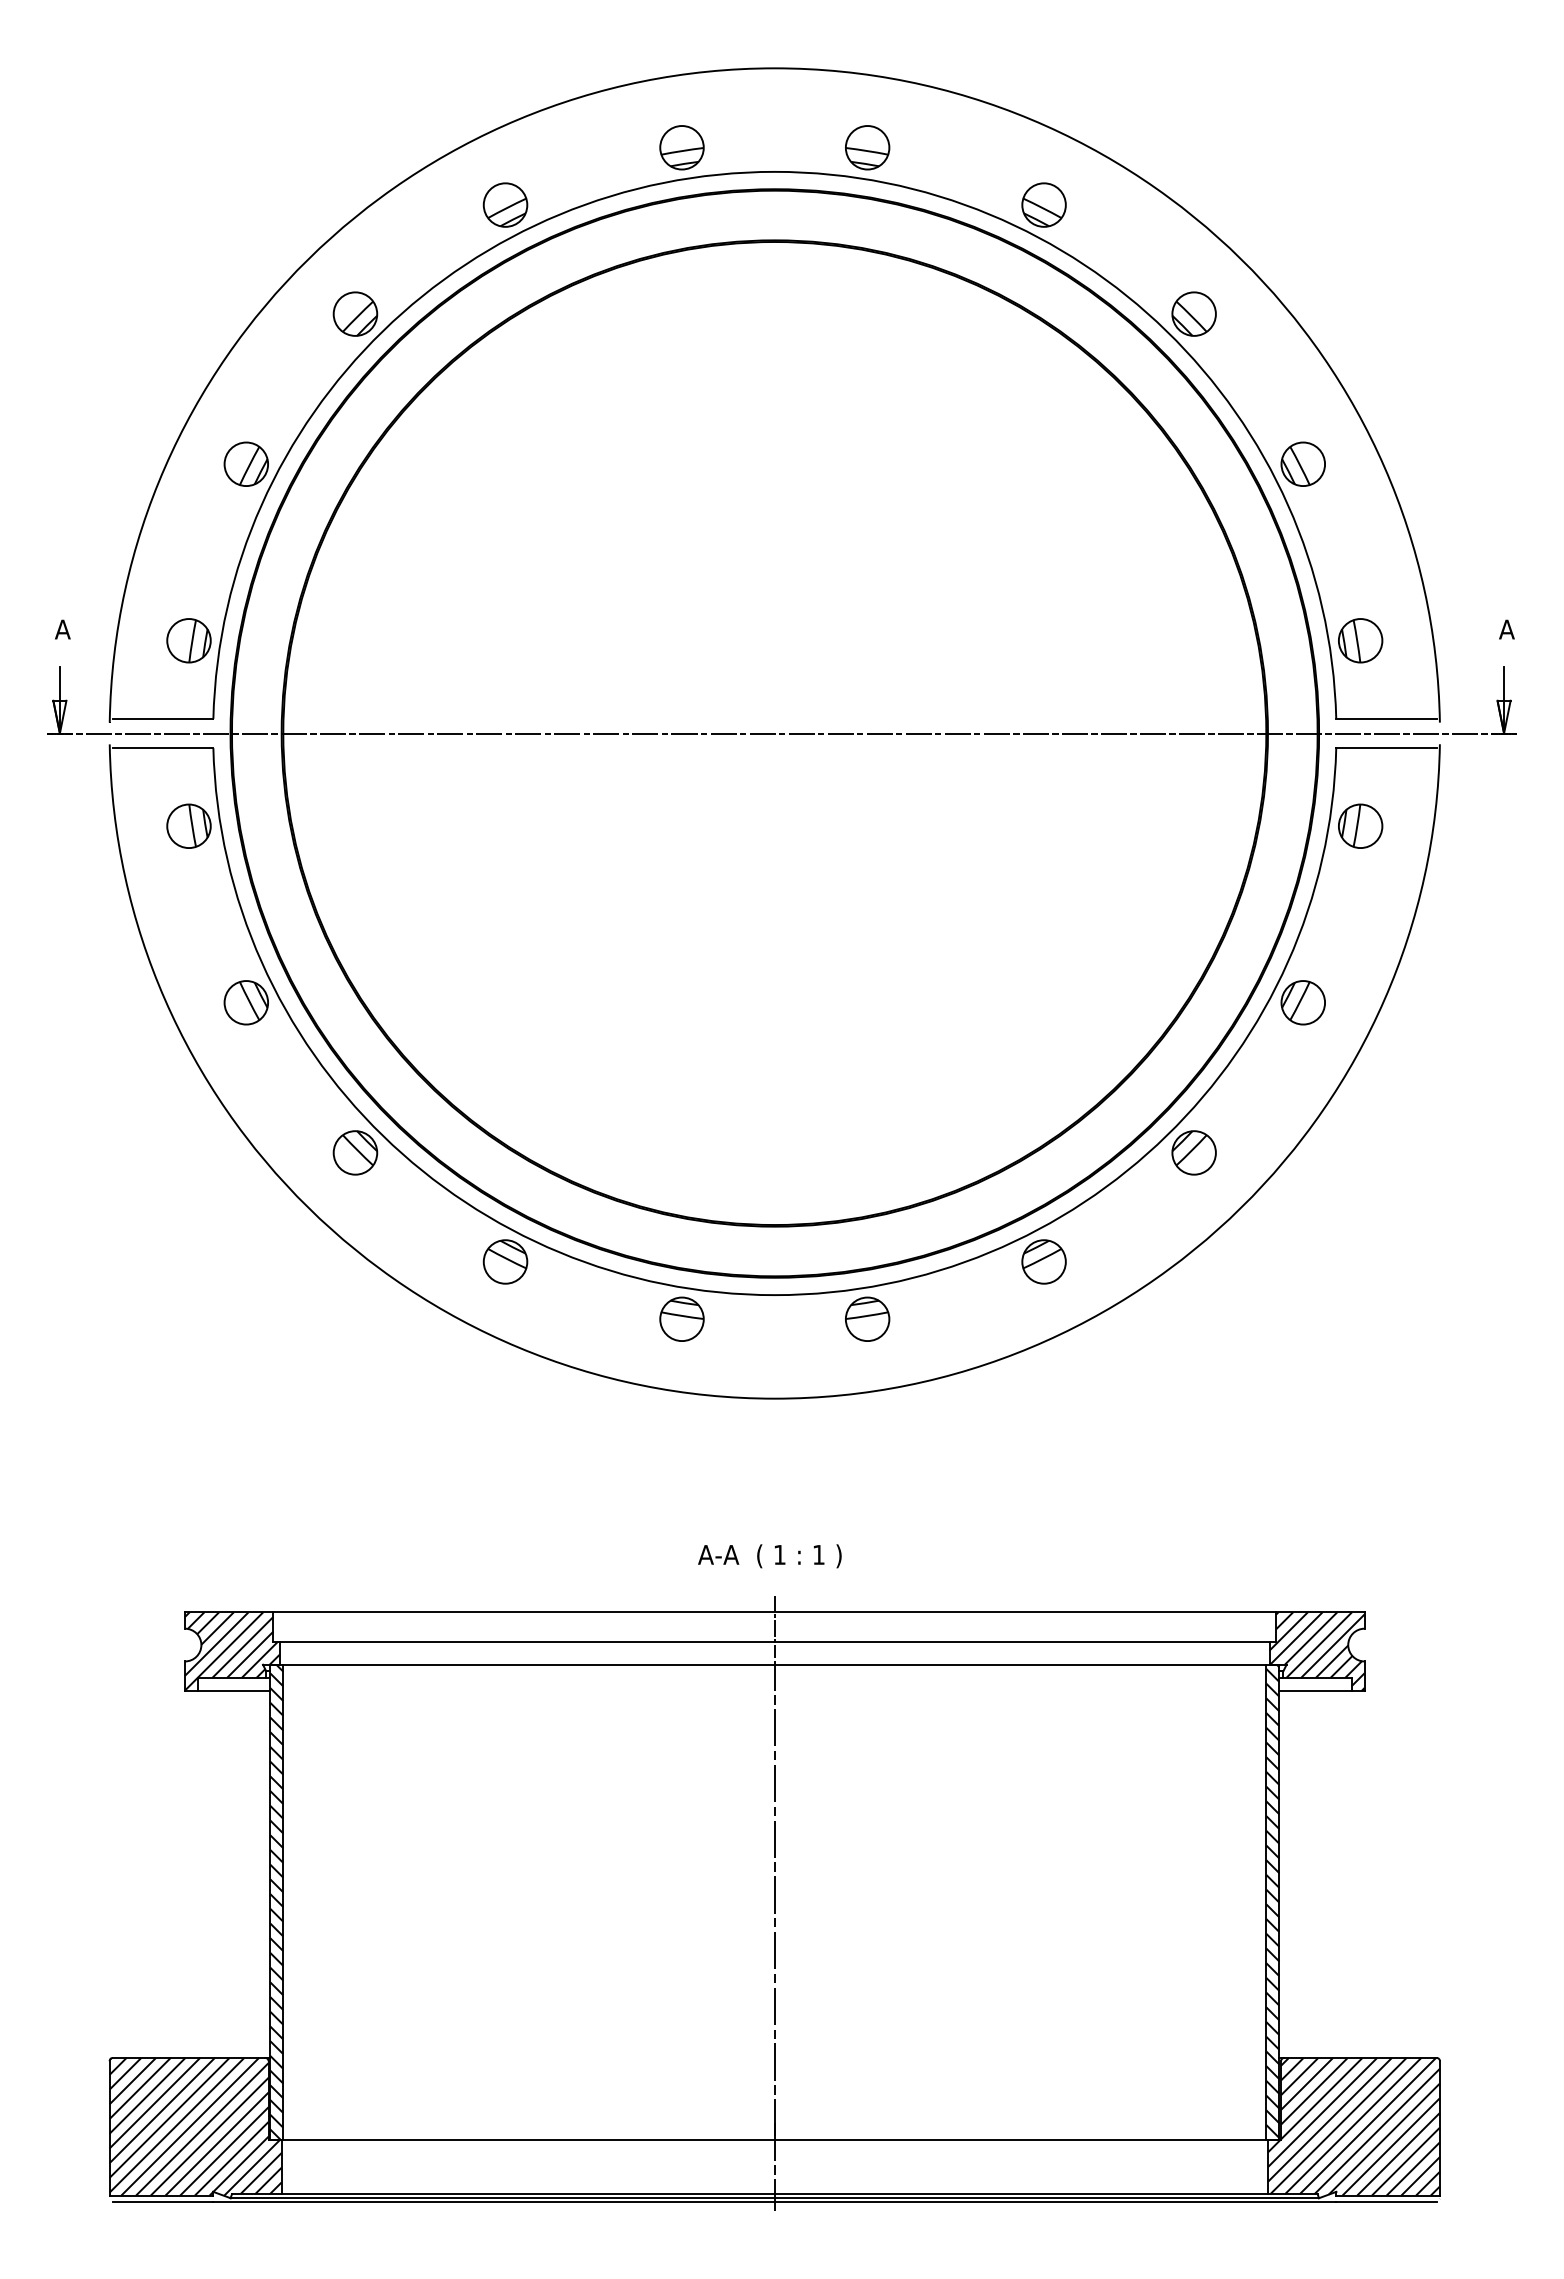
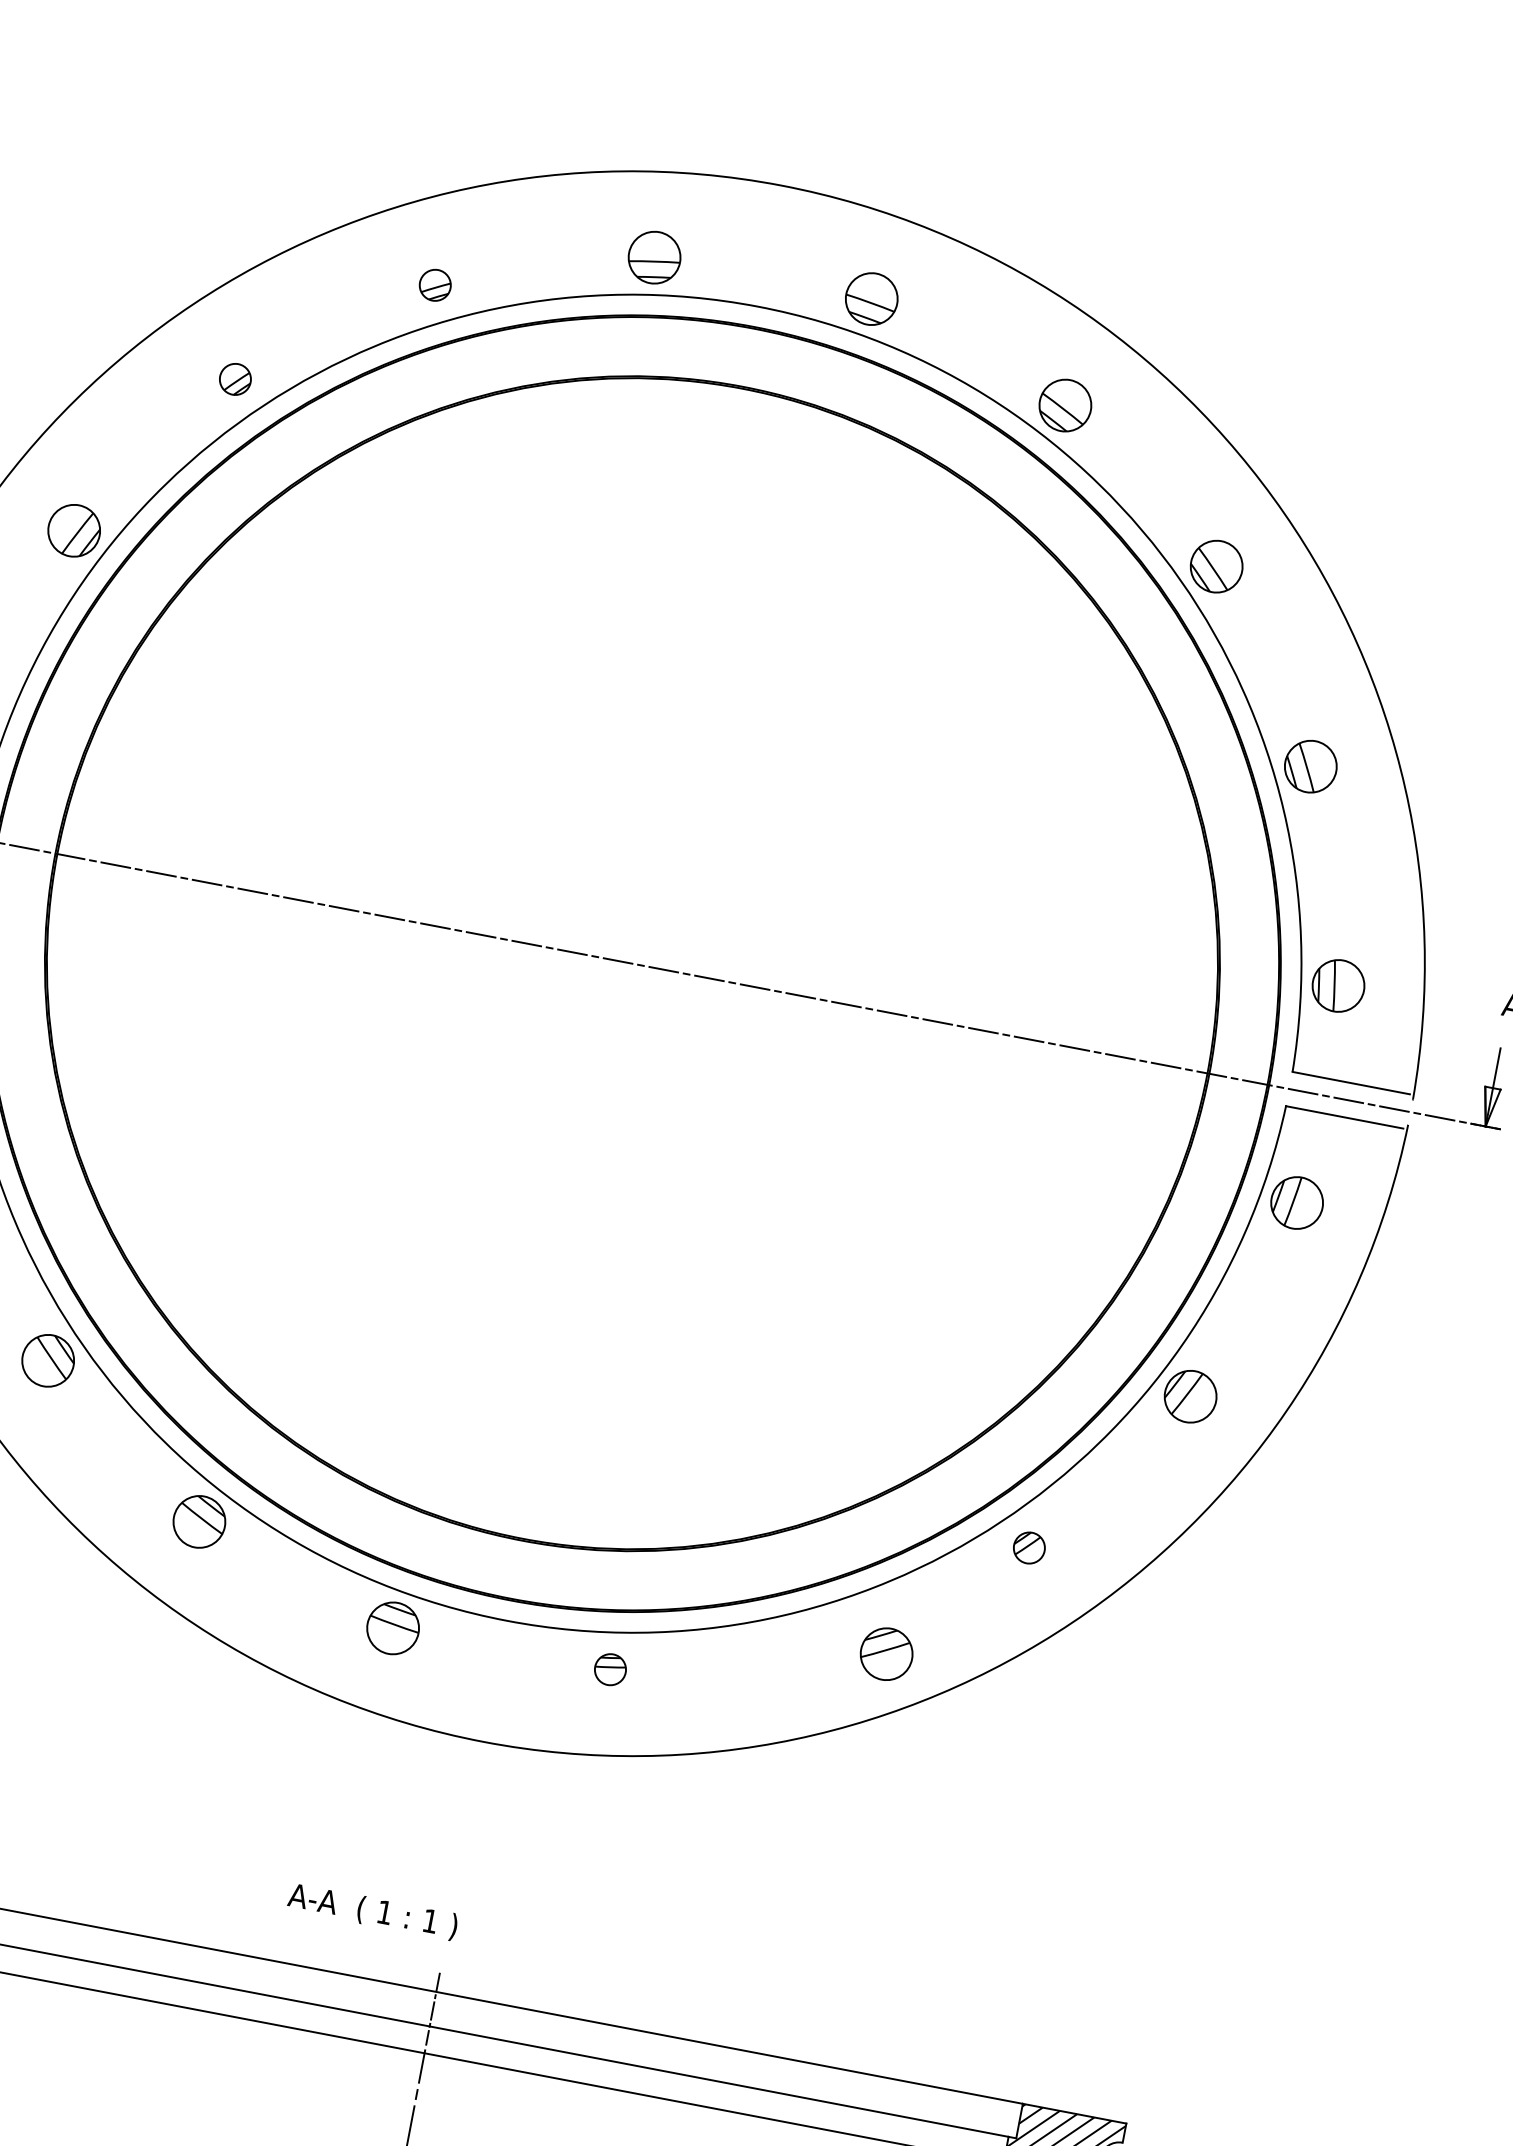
part: (505, 204) -> (435, 284), size x0.6
part: (355, 313) -> (235, 378), size x0.6
part: (1193, 1152) -> (1028, 1547), size x0.6
part: (1043, 1261) -> (886, 1653), moved
part: (867, 1318) -> (610, 1668), size x0.6
text: (769, 1556) -> (372, 1912), moved

